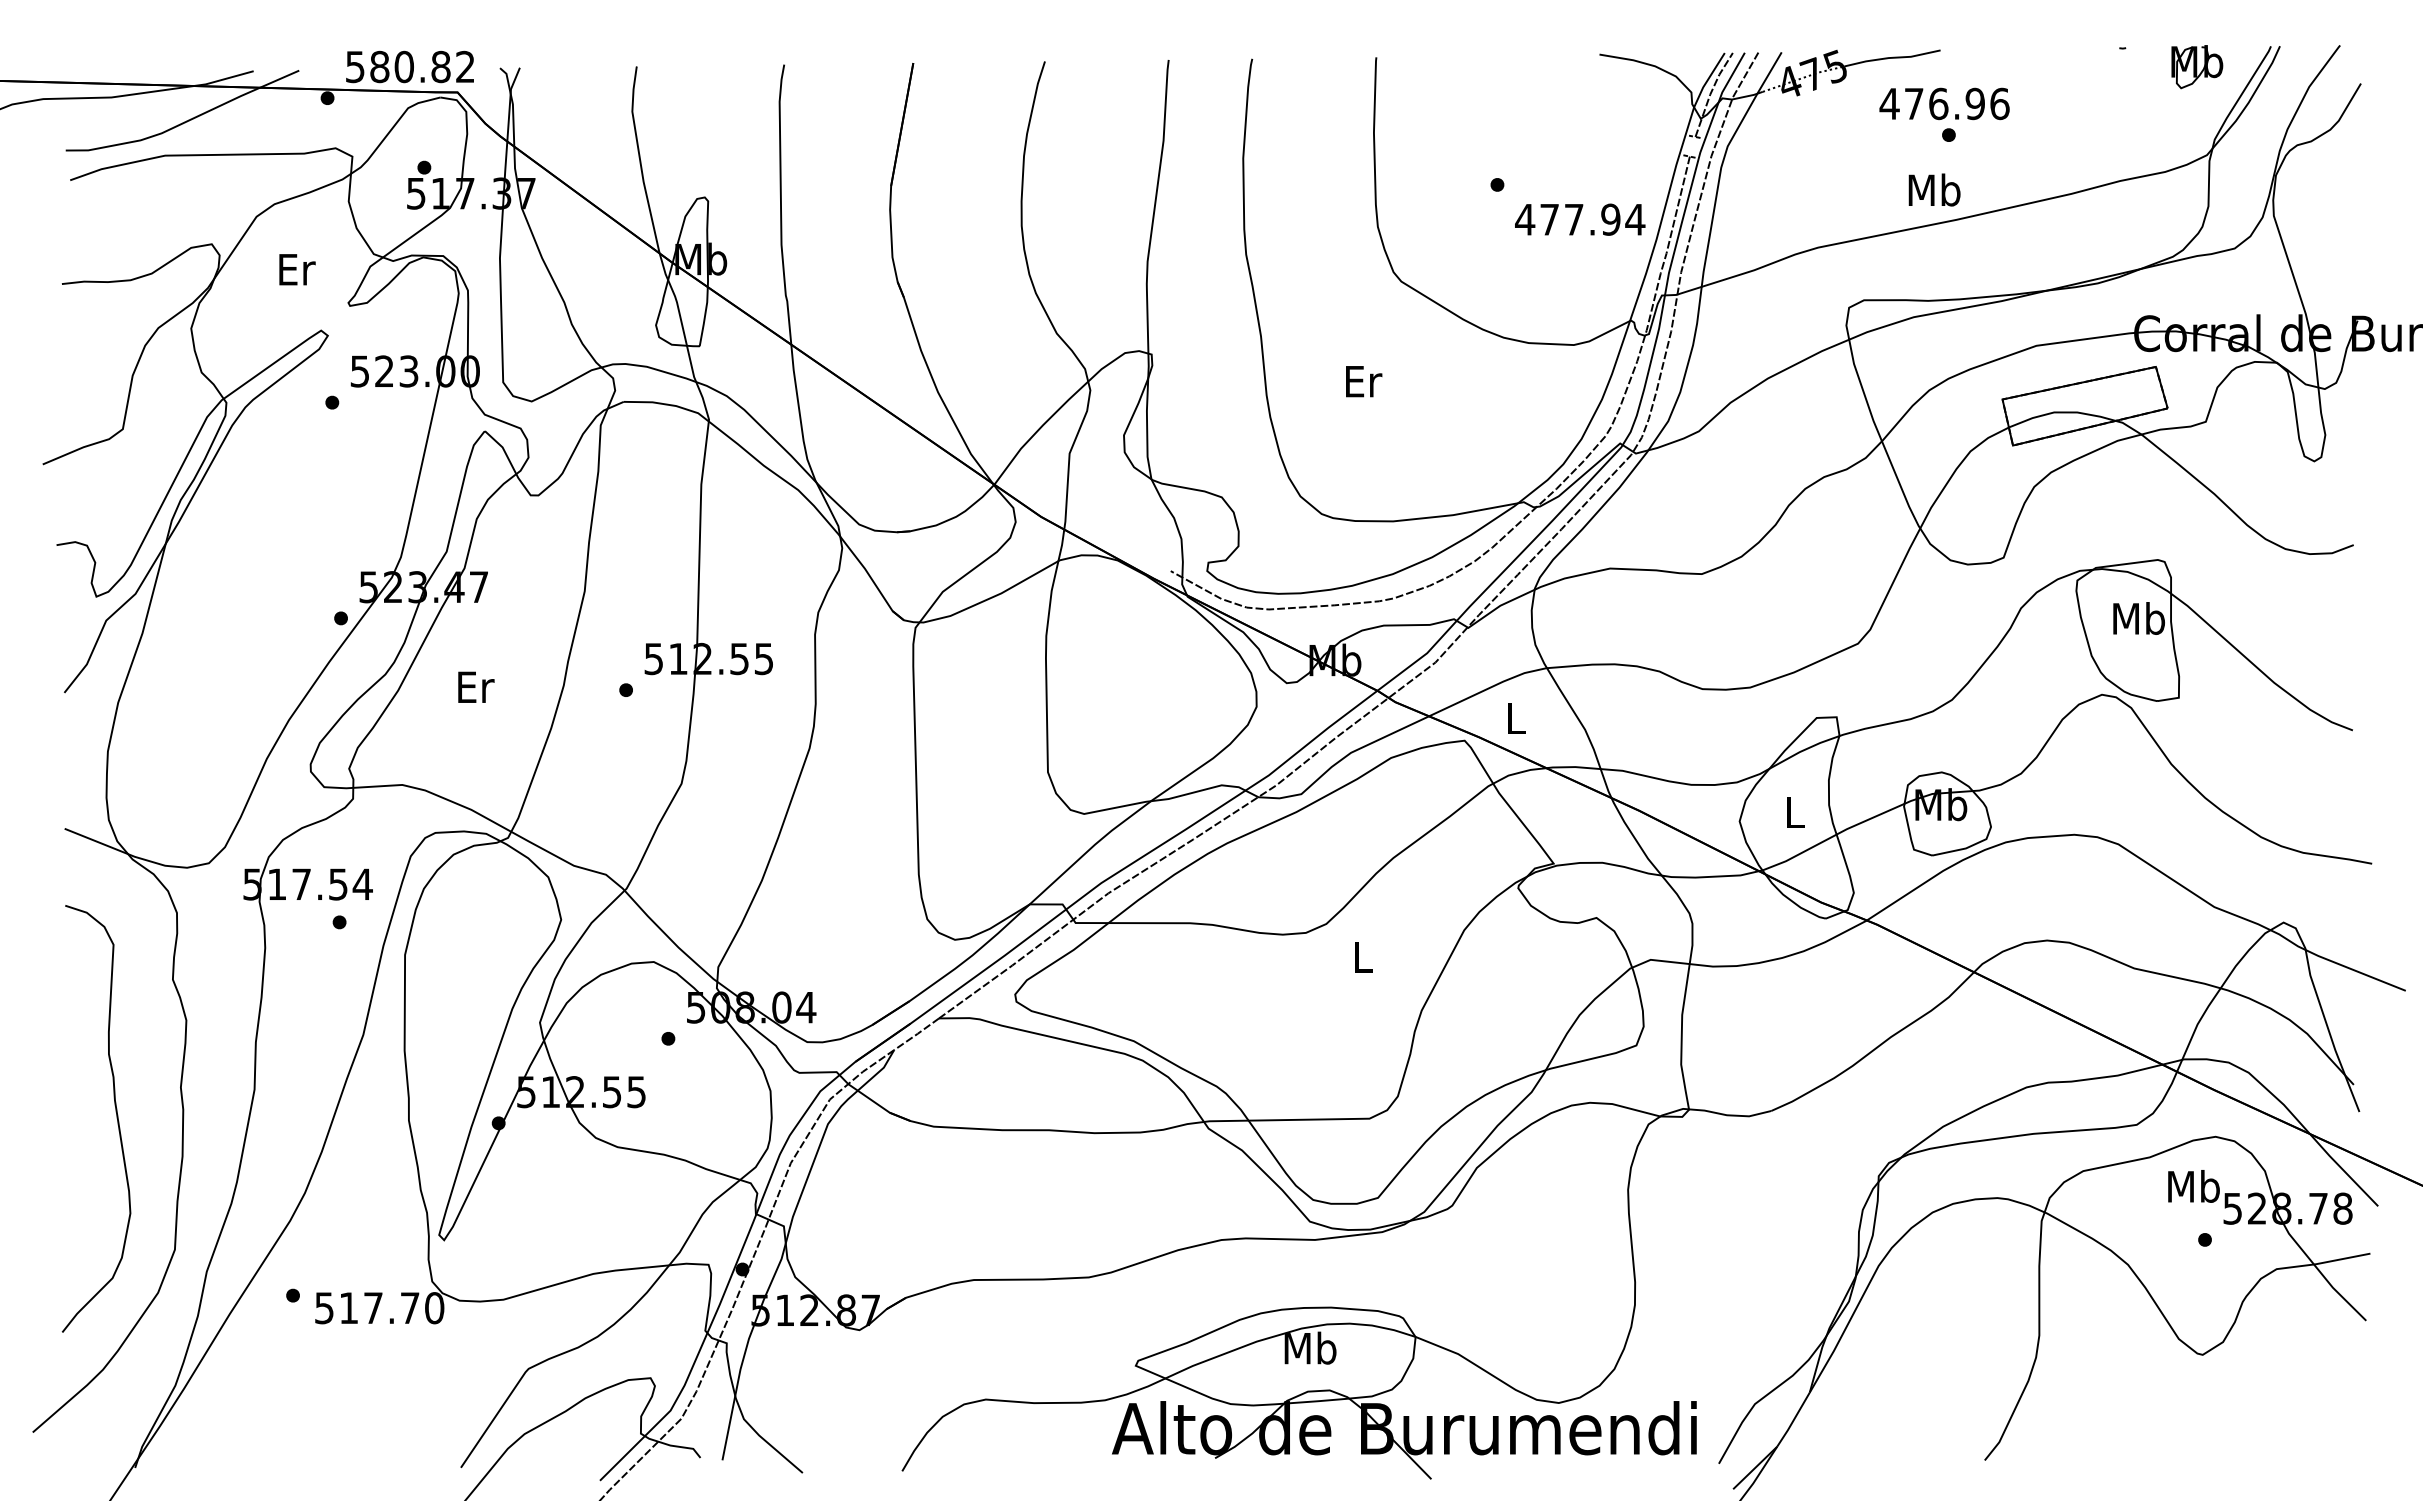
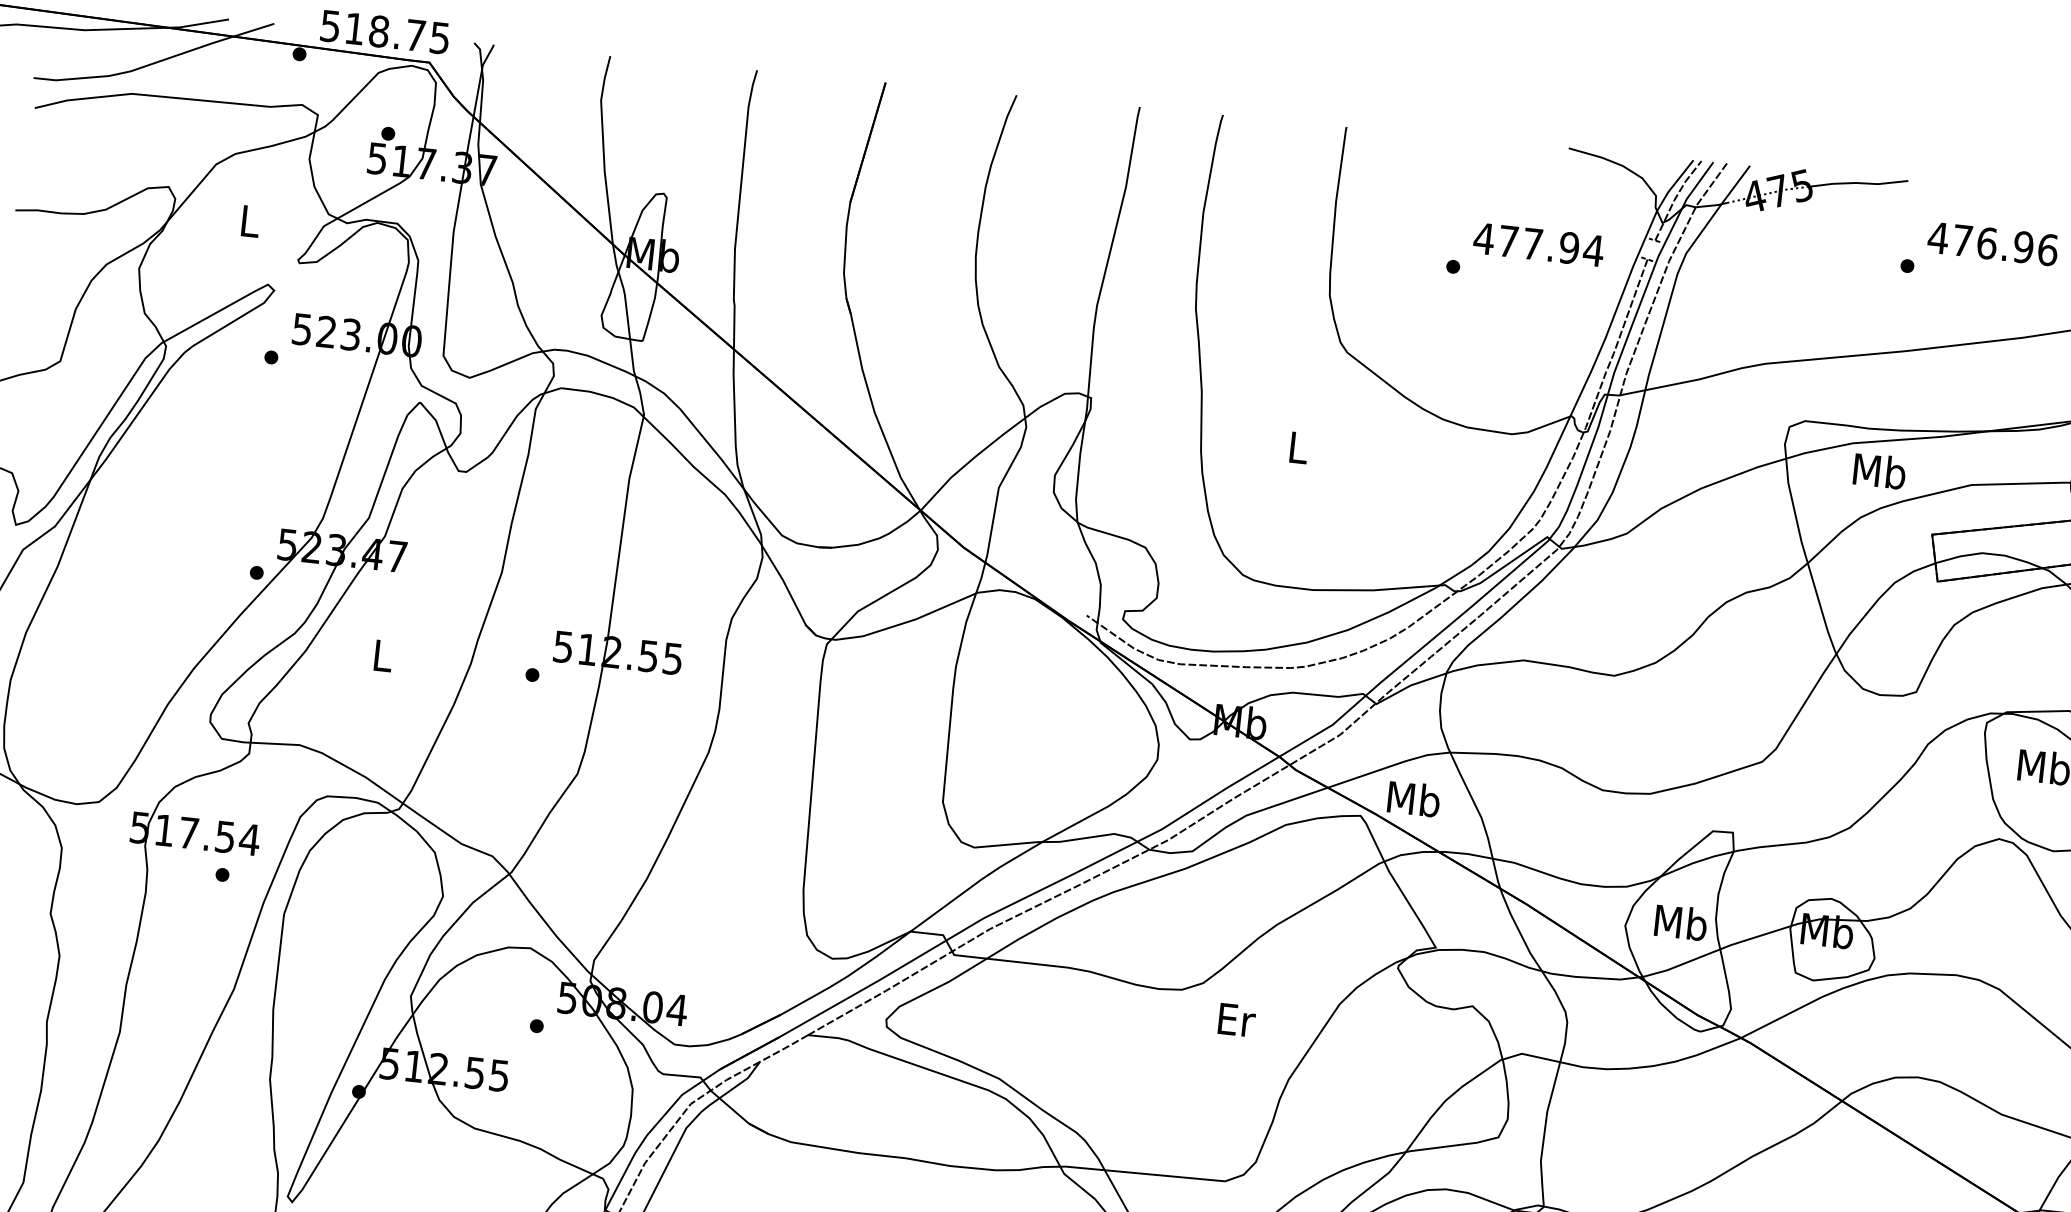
text: (422, 66) -> (397, 33), 580.82 -> 518.75
text: (1944, 103) -> (1992, 243), moved
text: (1934, 189) -> (1879, 470), moved
text: (1580, 219) -> (1539, 244), moved
text: (297, 269) -> (251, 221), Er -> L
text: (1364, 381) -> (1299, 447), Er -> L
text: (476, 686) -> (384, 655), Er -> L
text: (1515, 717) -> (1413, 798), L -> Mb
text: (1794, 811) -> (1680, 921), L -> Mb
text: (1363, 956) -> (1236, 1019), L -> Er

